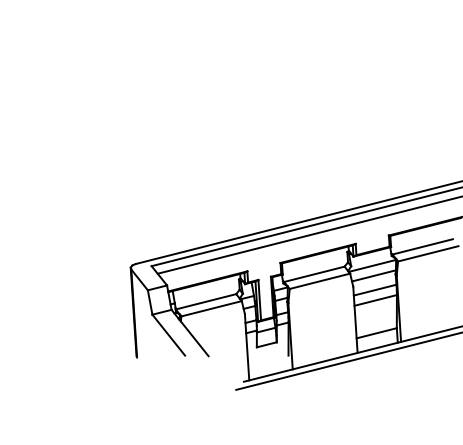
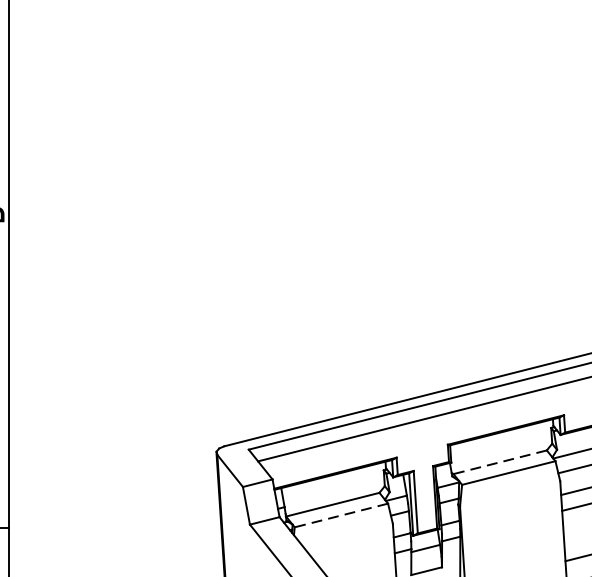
line: (313, 274) -> (498, 462), solid -> dashed
line: (211, 308) -> (341, 515), solid -> dashed

